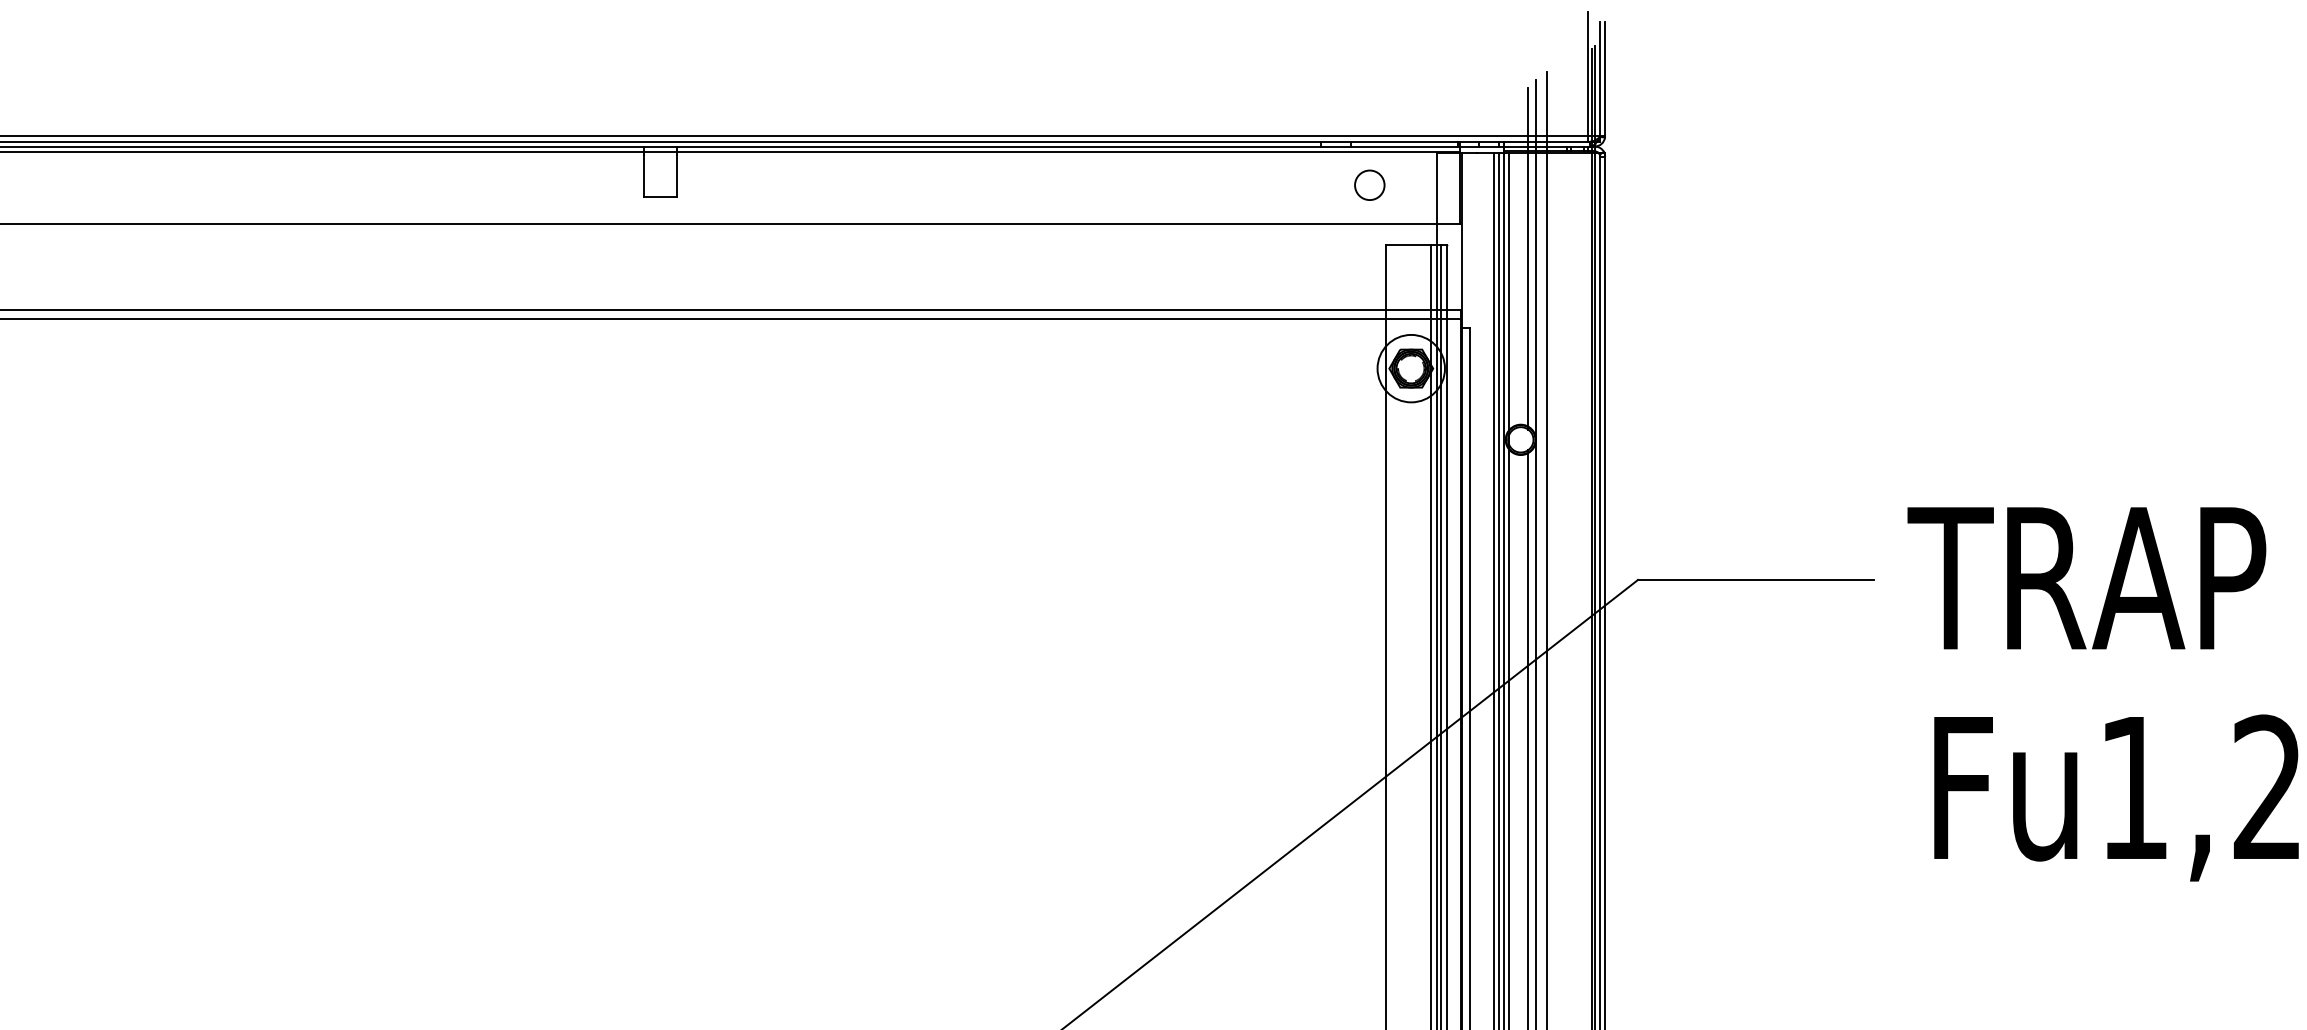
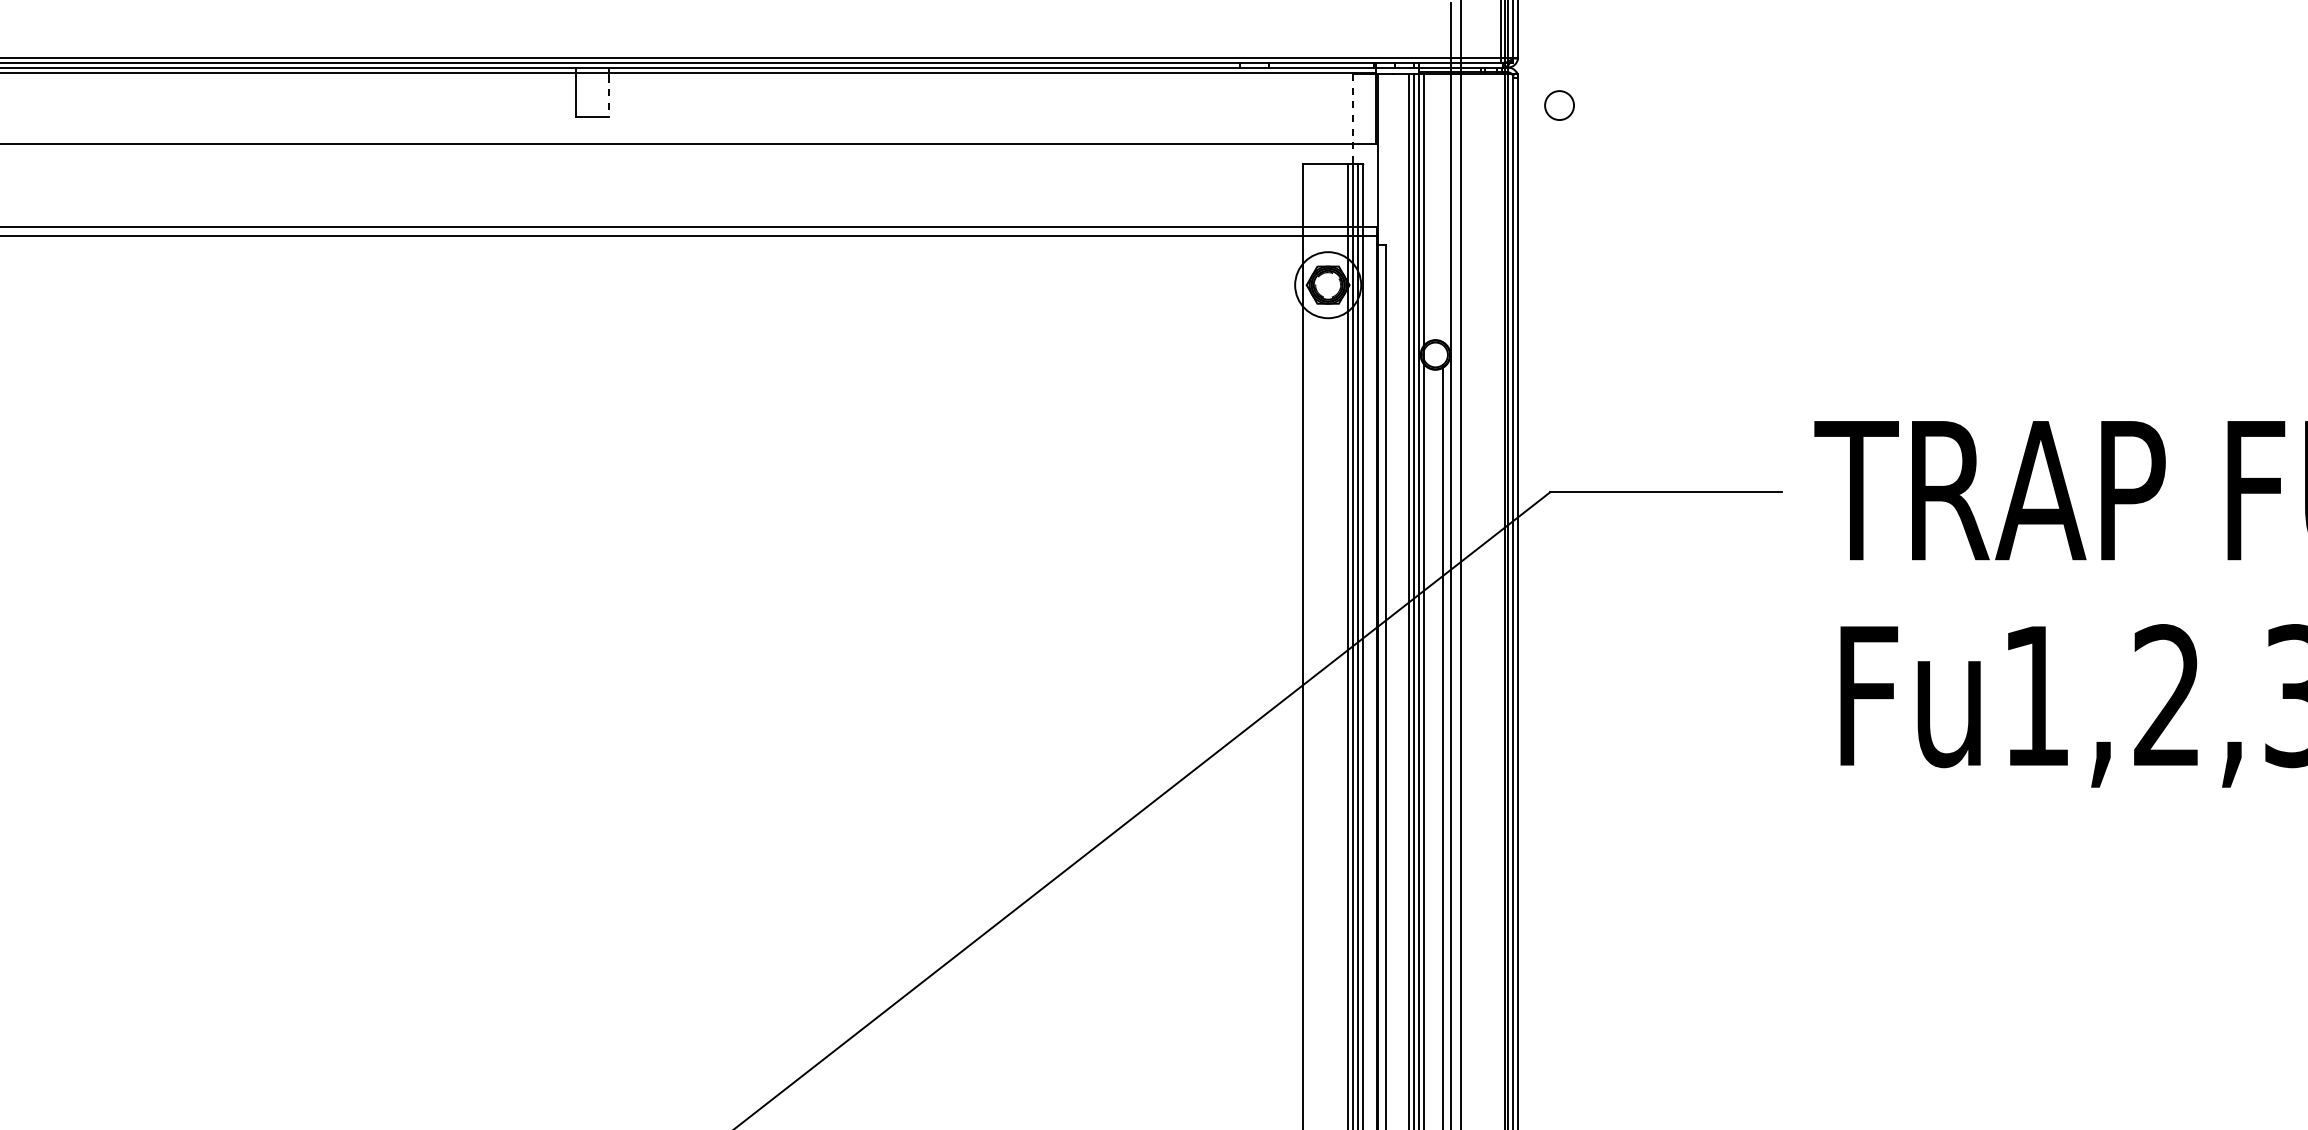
line: (677, 176) -> (609, 96), solid -> dashed
circle: (1369, 185) -> (1559, 105), moved
line: (1436, 199) -> (1352, 119), solid -> dashed
line: (1527, 258) -> (1442, 177), removed

